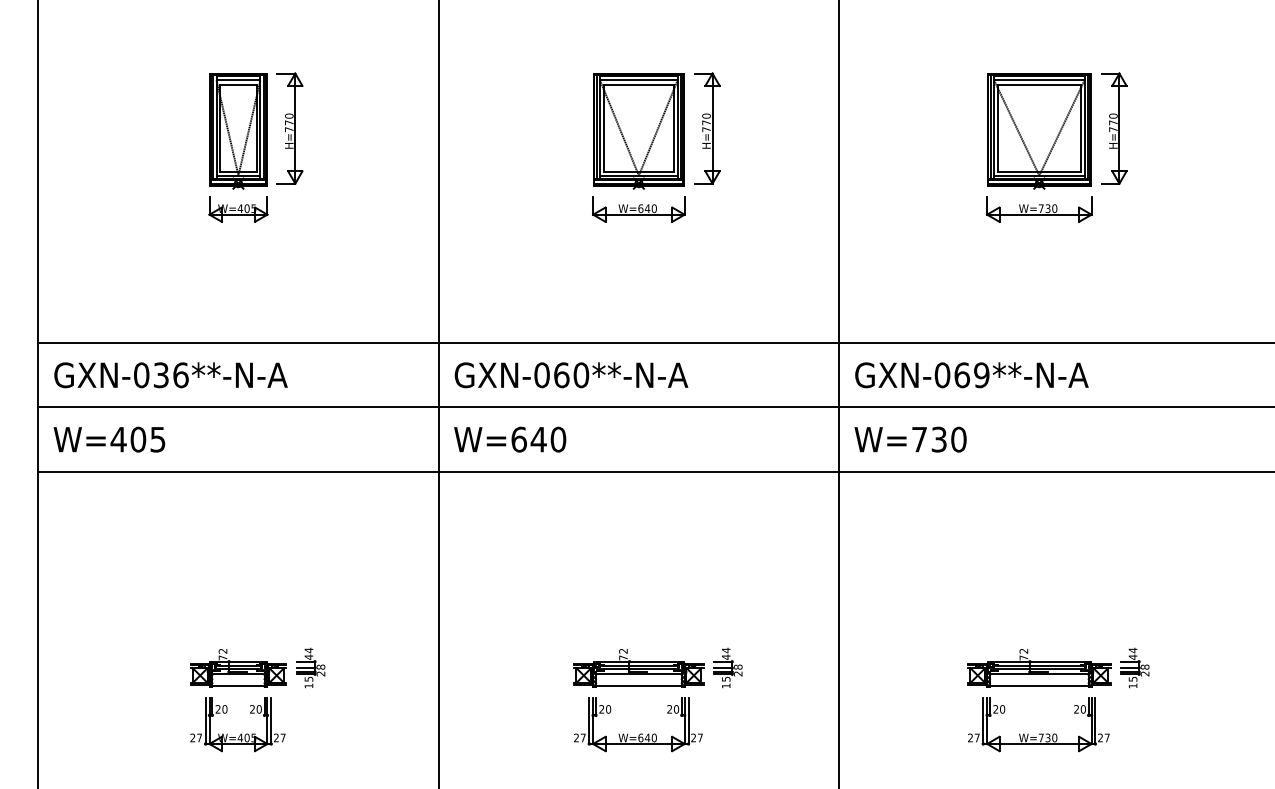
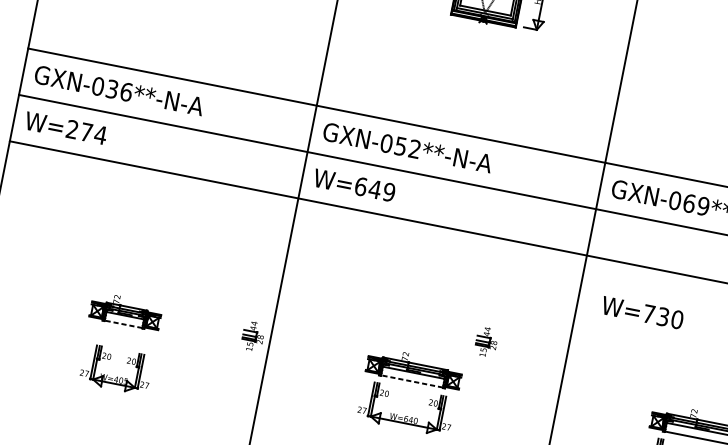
part: (638, 209) -> (479, 37), removed
text: (571, 375) -> (407, 147), GXN-060**-N-A -> GXN-052**-N-A
text: (138, 439) -> (86, 132), W=405 -> W=274
text: (558, 439) -> (389, 192), W=640 -> W=649
text: (910, 439) -> (642, 312), moved
part: (310, 667) -> (253, 335), moved
part: (727, 667) -> (486, 341), moved
line: (237, 686) -> (122, 324), solid -> dashed
line: (638, 686) -> (411, 381), solid -> dashed
part: (241, 733) -> (117, 376), moved

